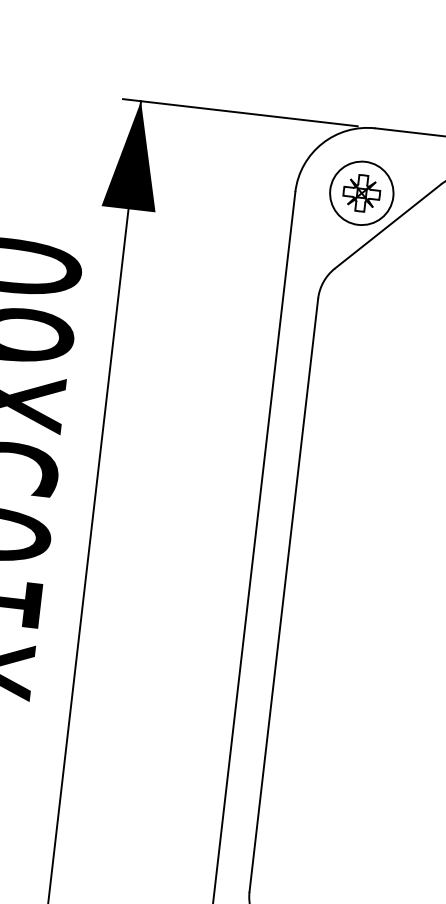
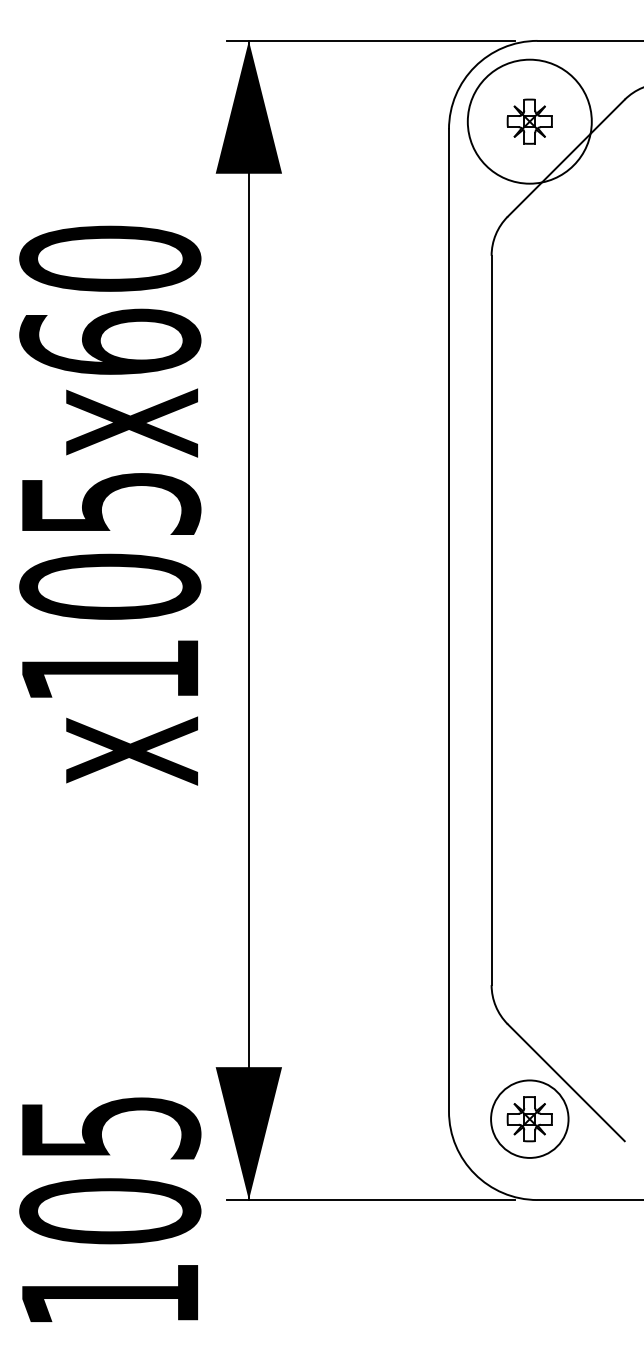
circle: (361, 193) -> (529, 121), size x1.6

